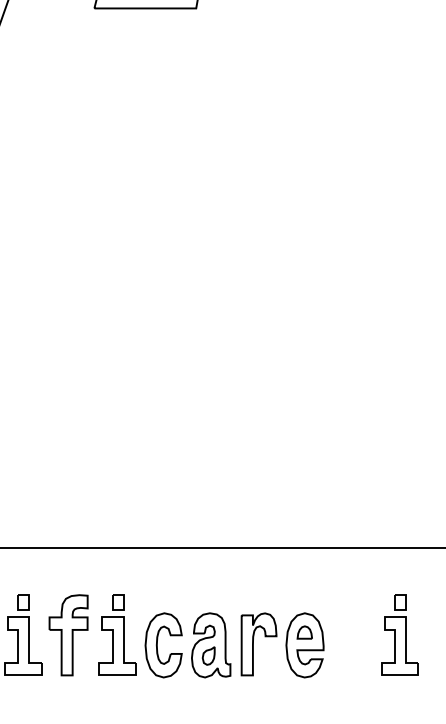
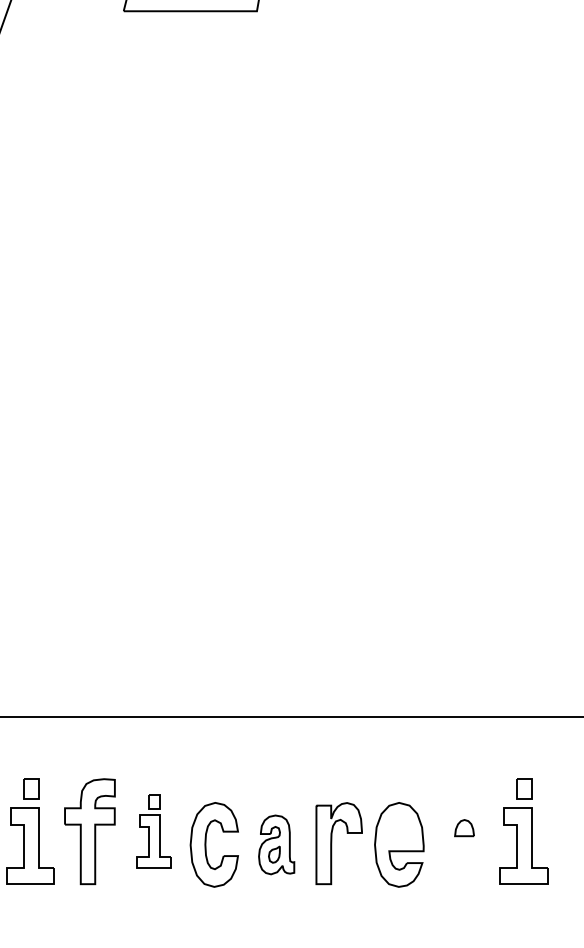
part: (304, 632) -> (464, 828), moved
part: (117, 634) -> (153, 830), size x0.7
part: (211, 645) -> (276, 845), size x0.7

